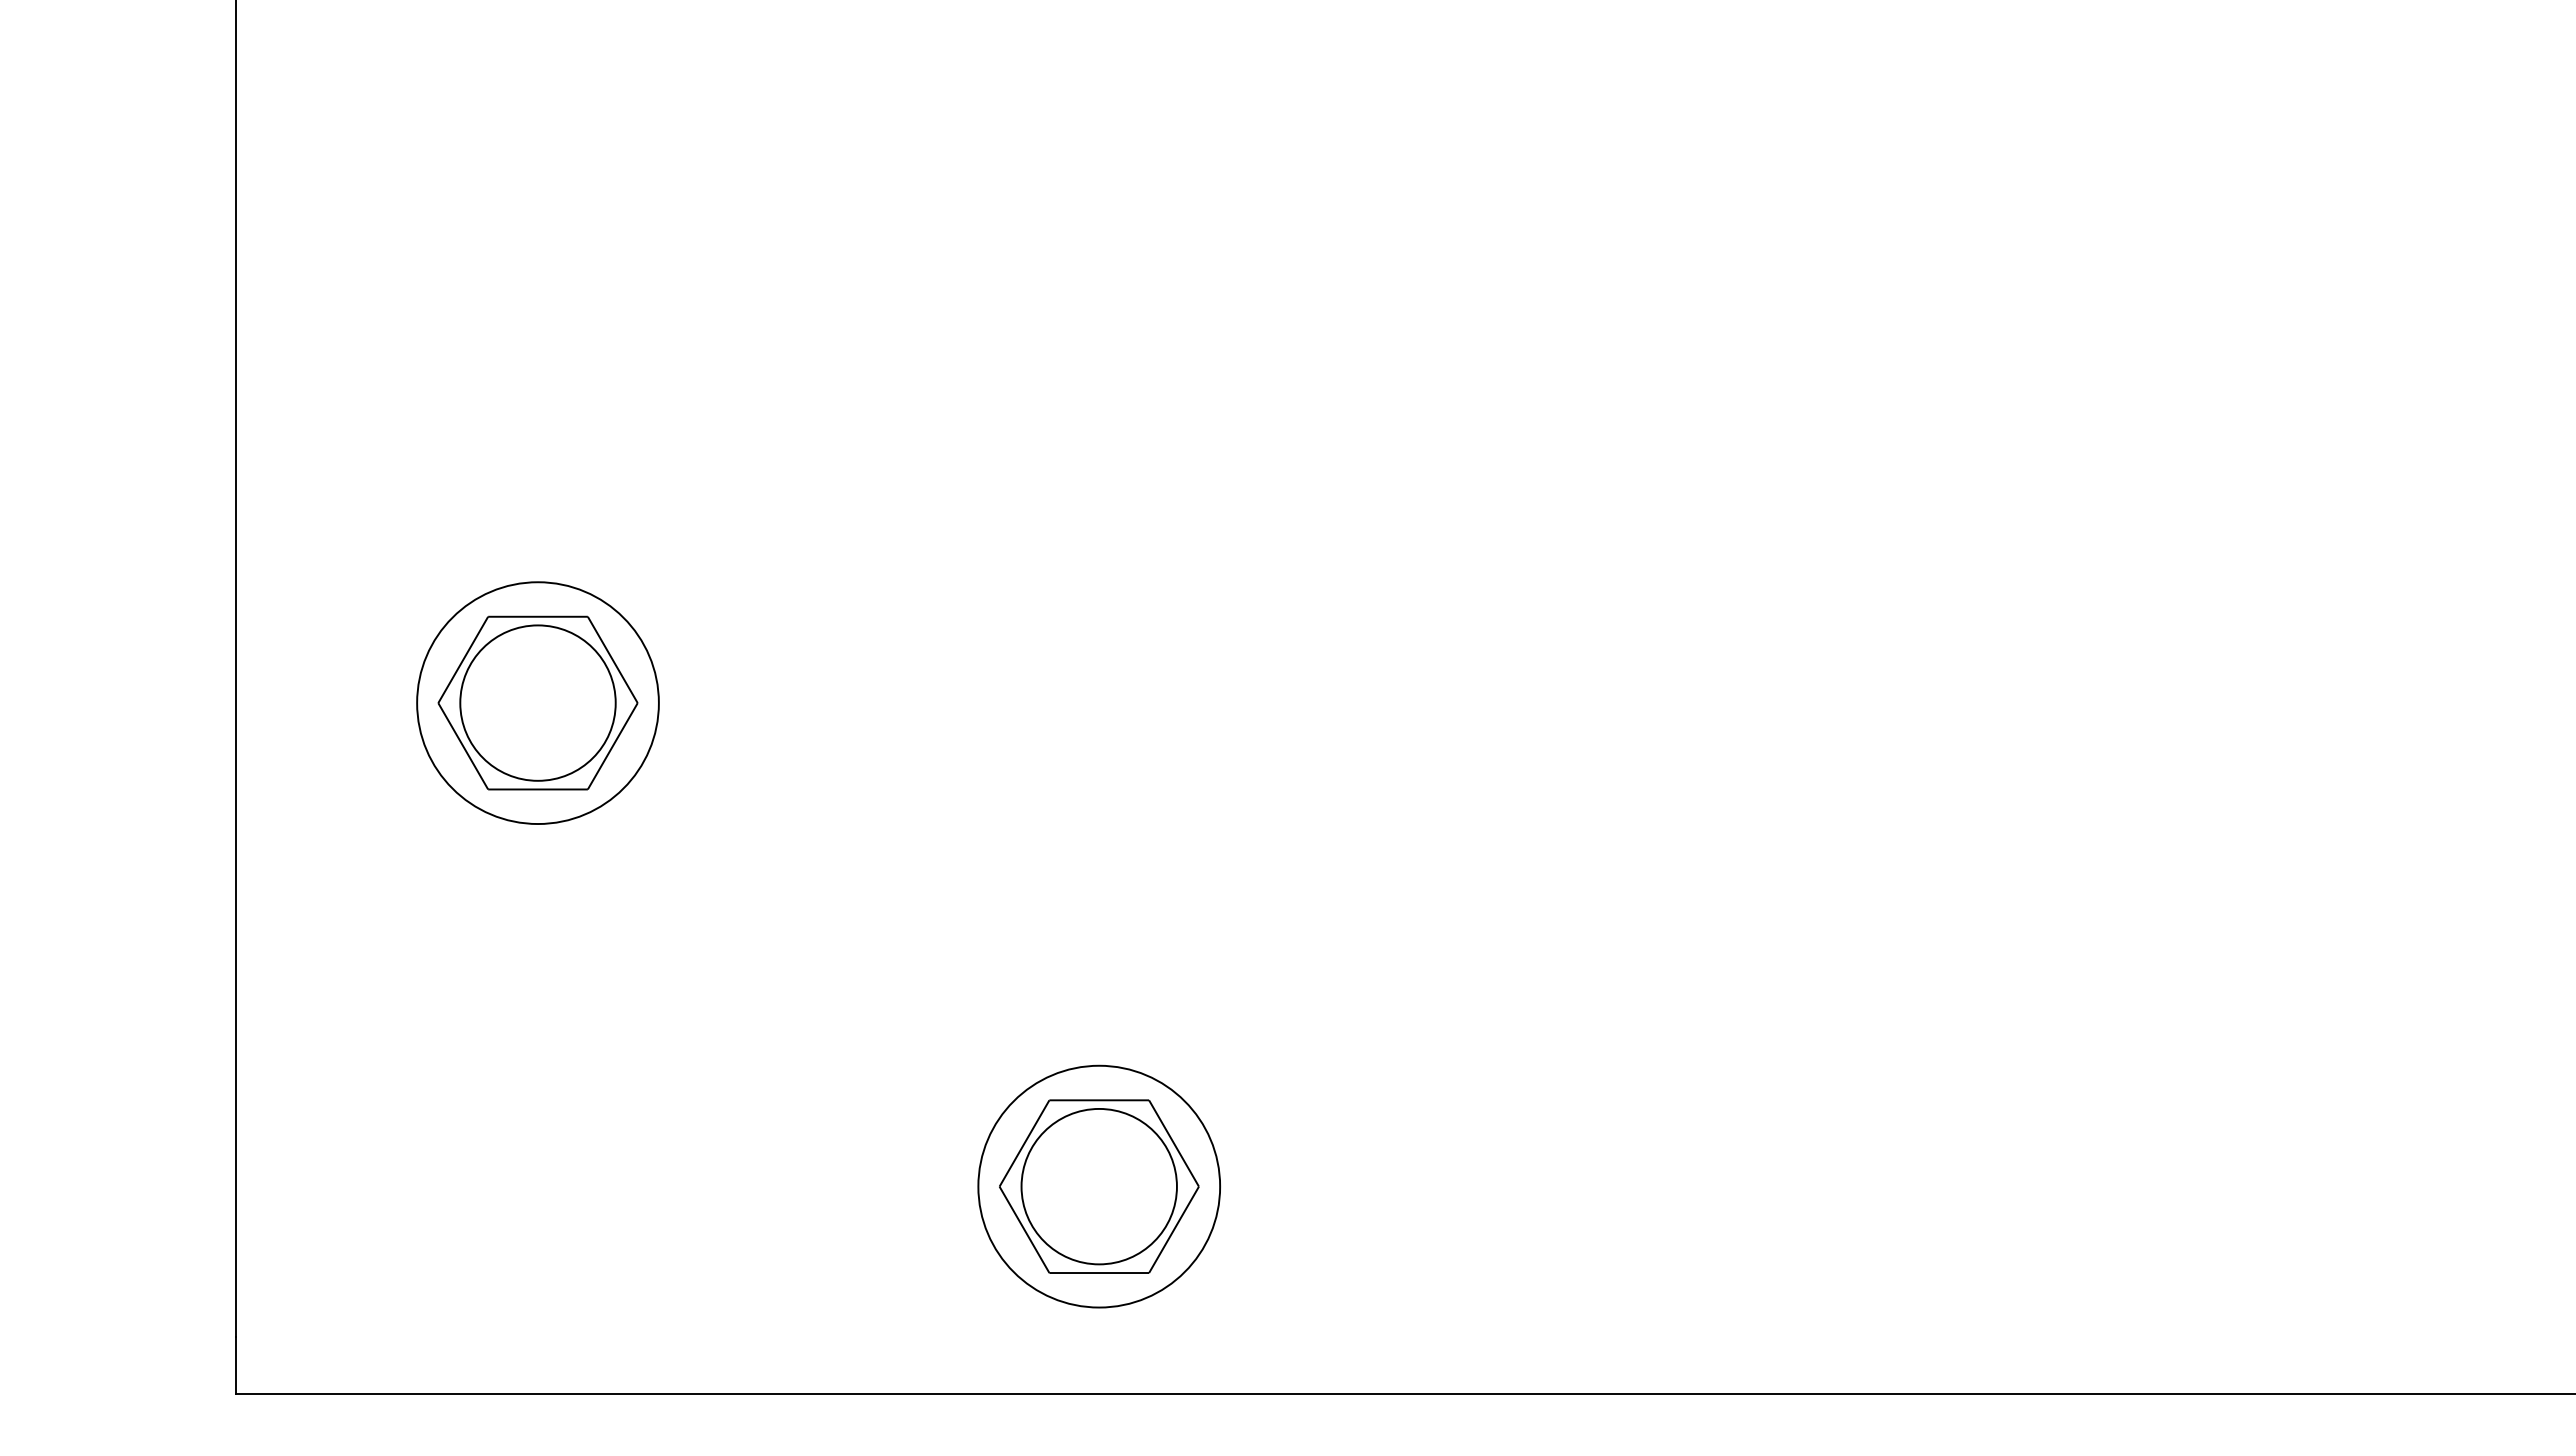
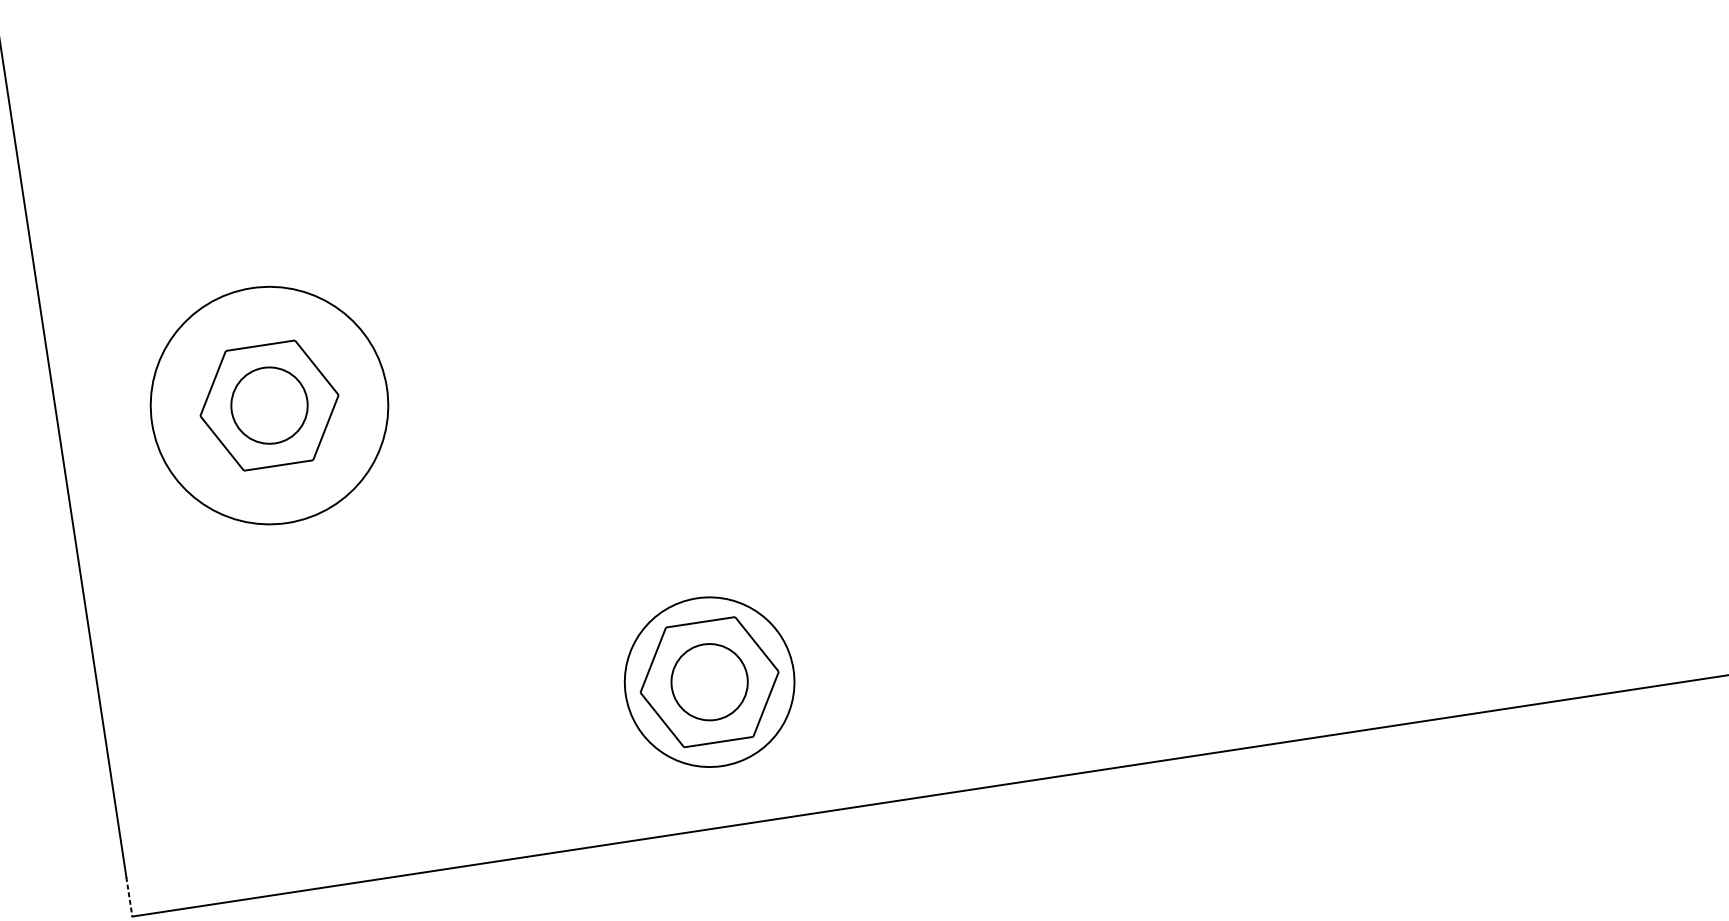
circle: (537, 702) -> (269, 405), size x0.7
circle: (537, 703) -> (269, 405), size x1.4
circle: (1098, 1186) -> (709, 682), size x0.7
line: (235, 1365) -> (129, 896), solid -> dashed

